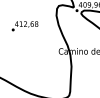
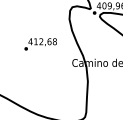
text: (24, 26) -> (40, 44), moved

